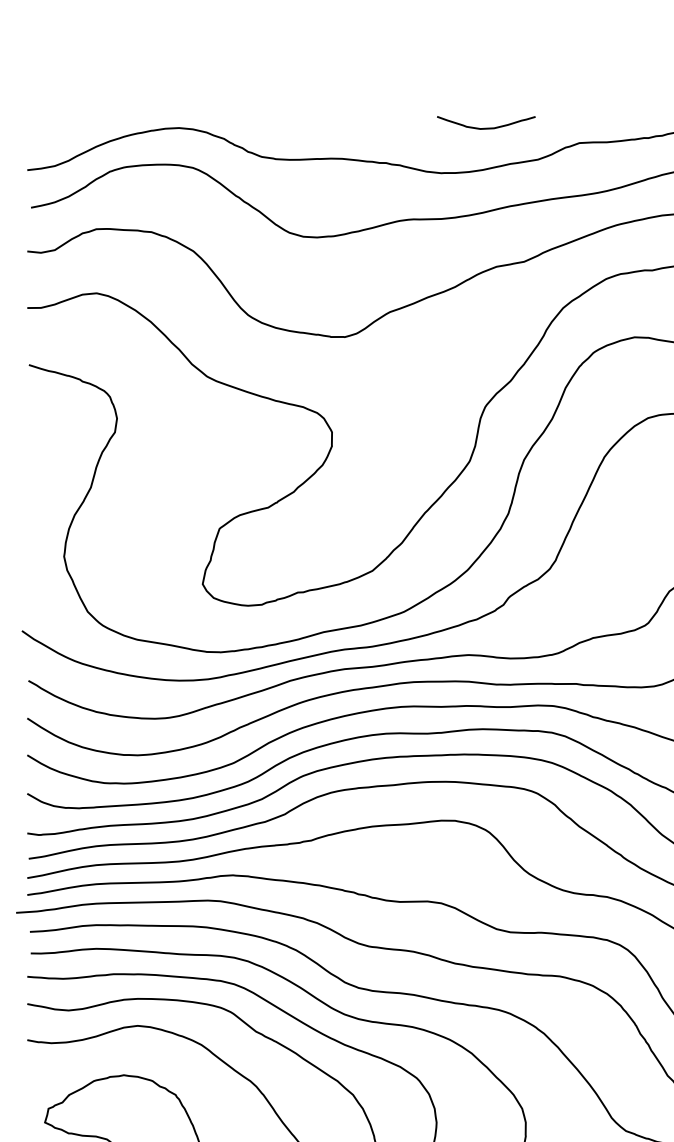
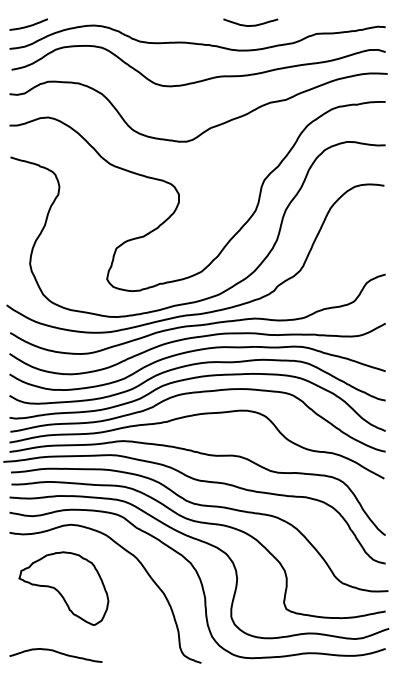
curve: (489, 126) -> (252, 24), moved
curve: (61, 127) -> (28, 25), added

